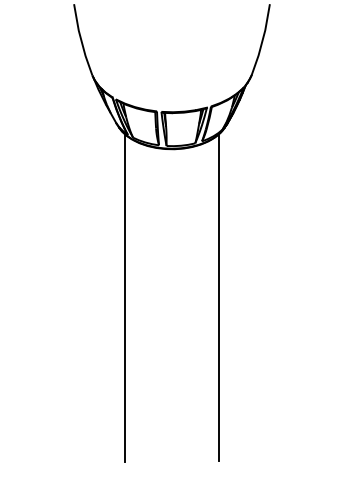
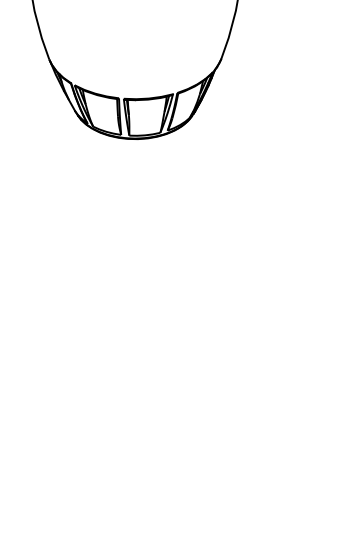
line: (124, 297) -> (83, 299), removed
line: (219, 297) -> (186, 299), removed

